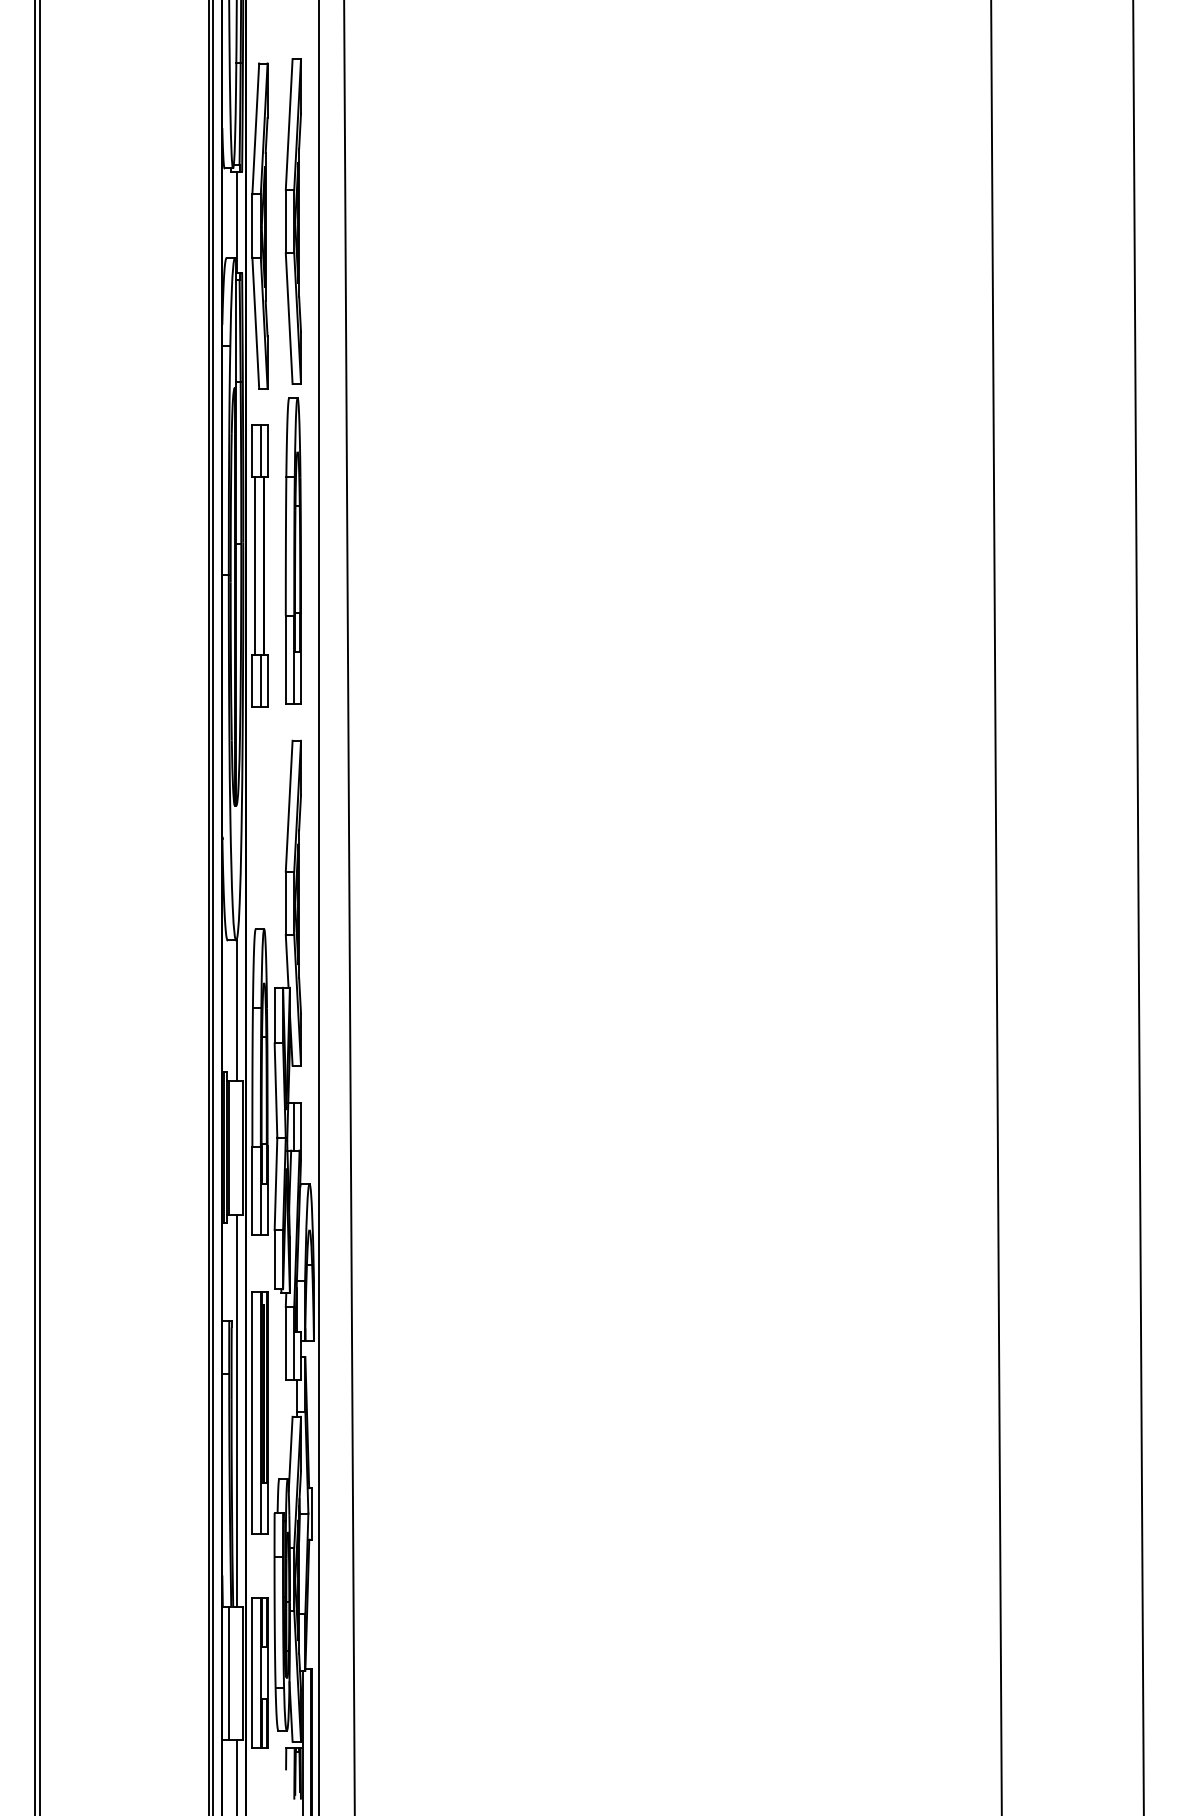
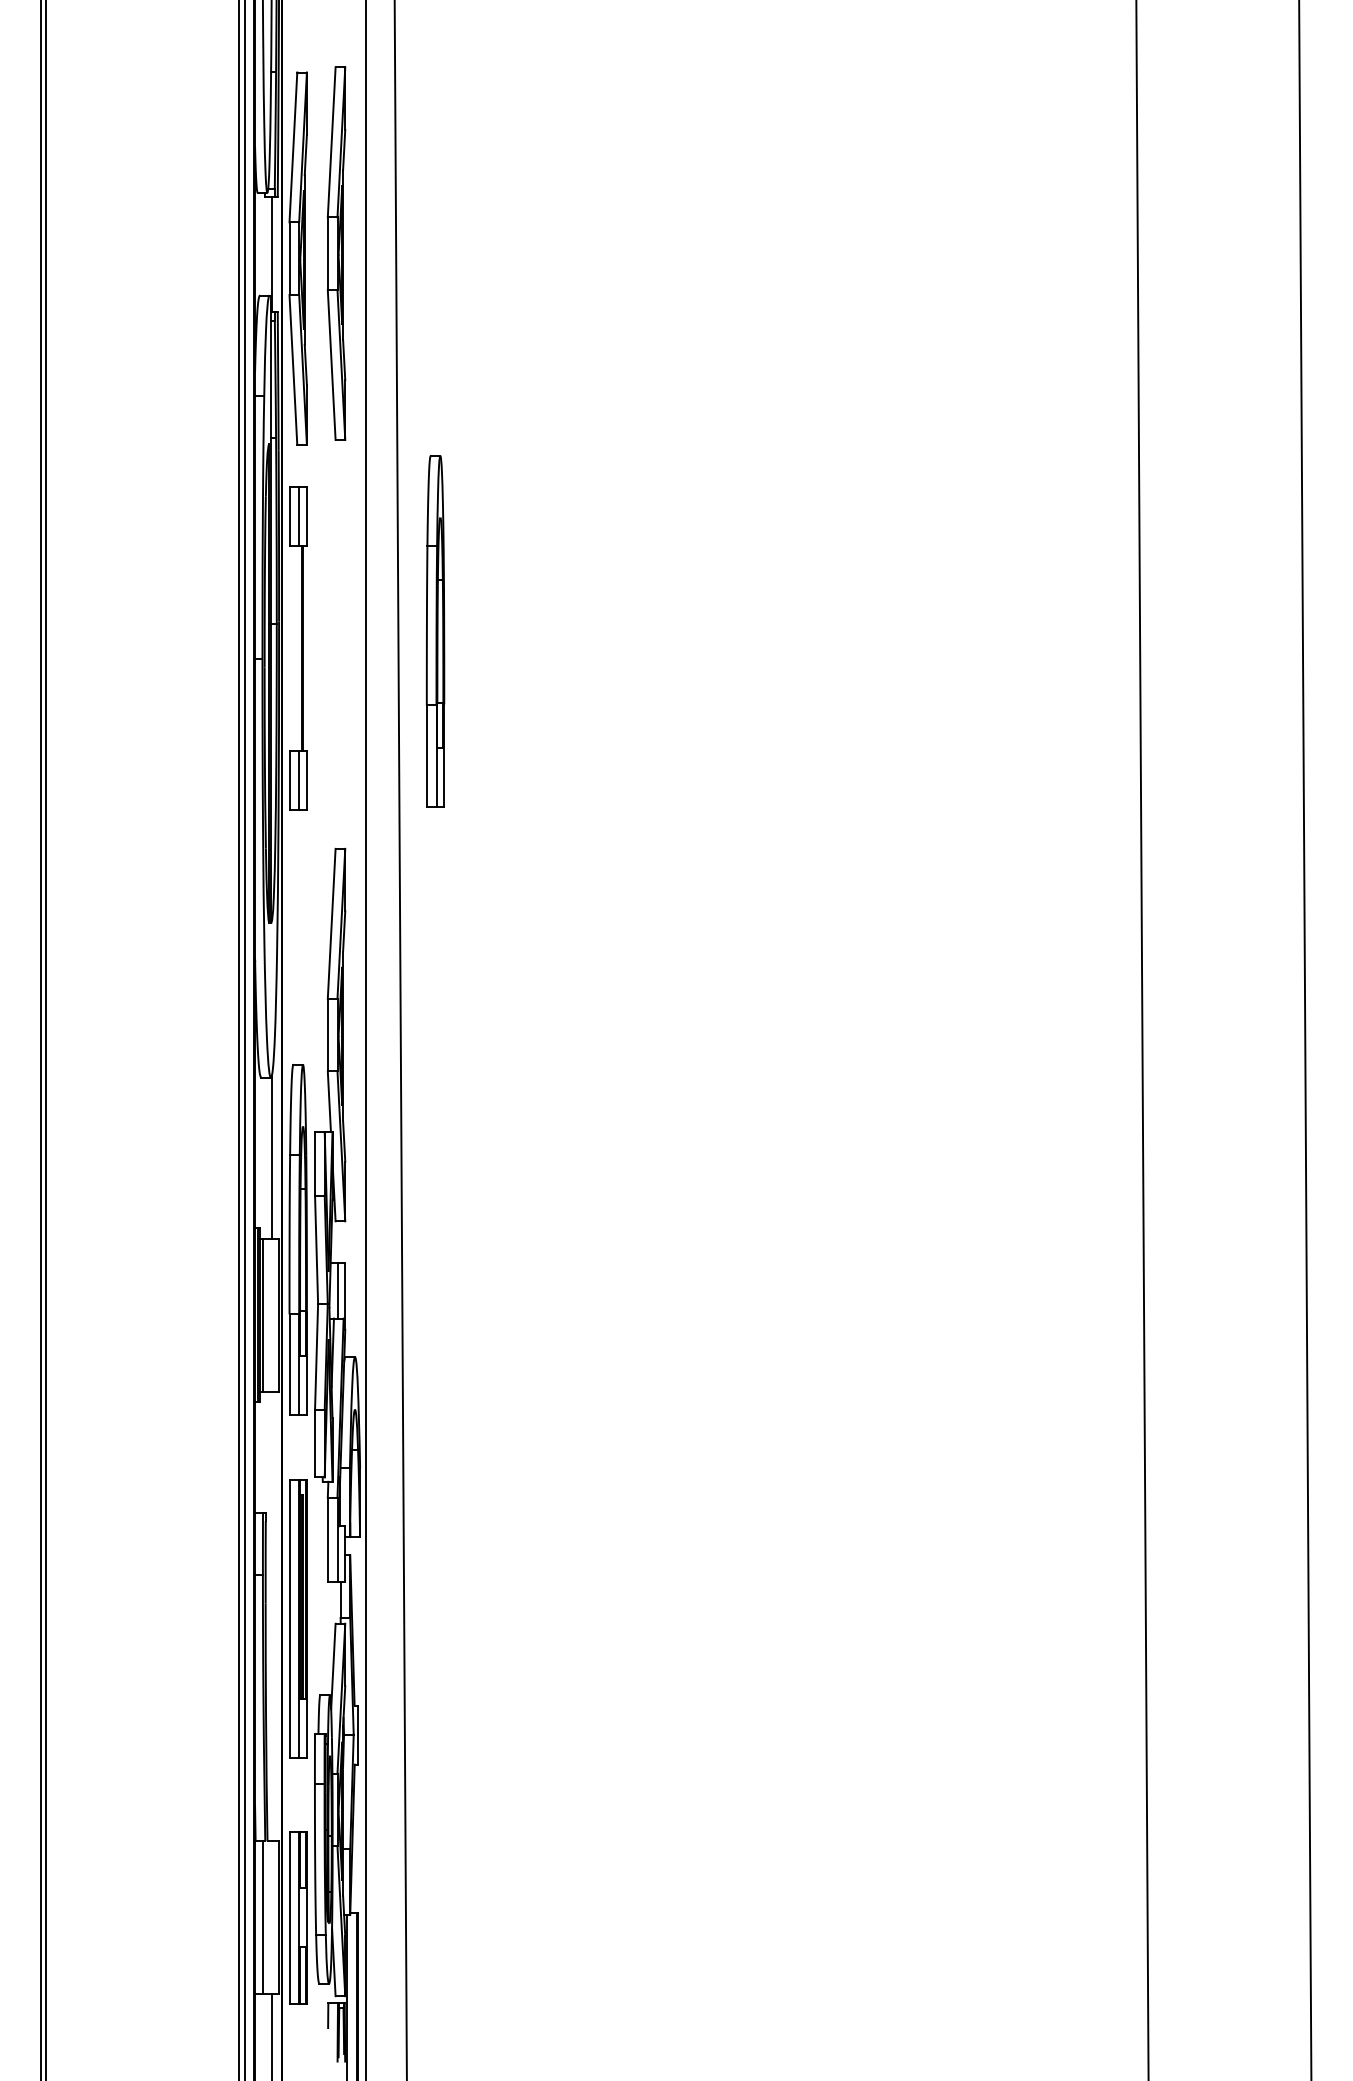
part: (293, 551) -> (435, 631), moved
line: (254, 566) -> (292, 648), removed
line: (236, 1410) -> (271, 1616), removed

